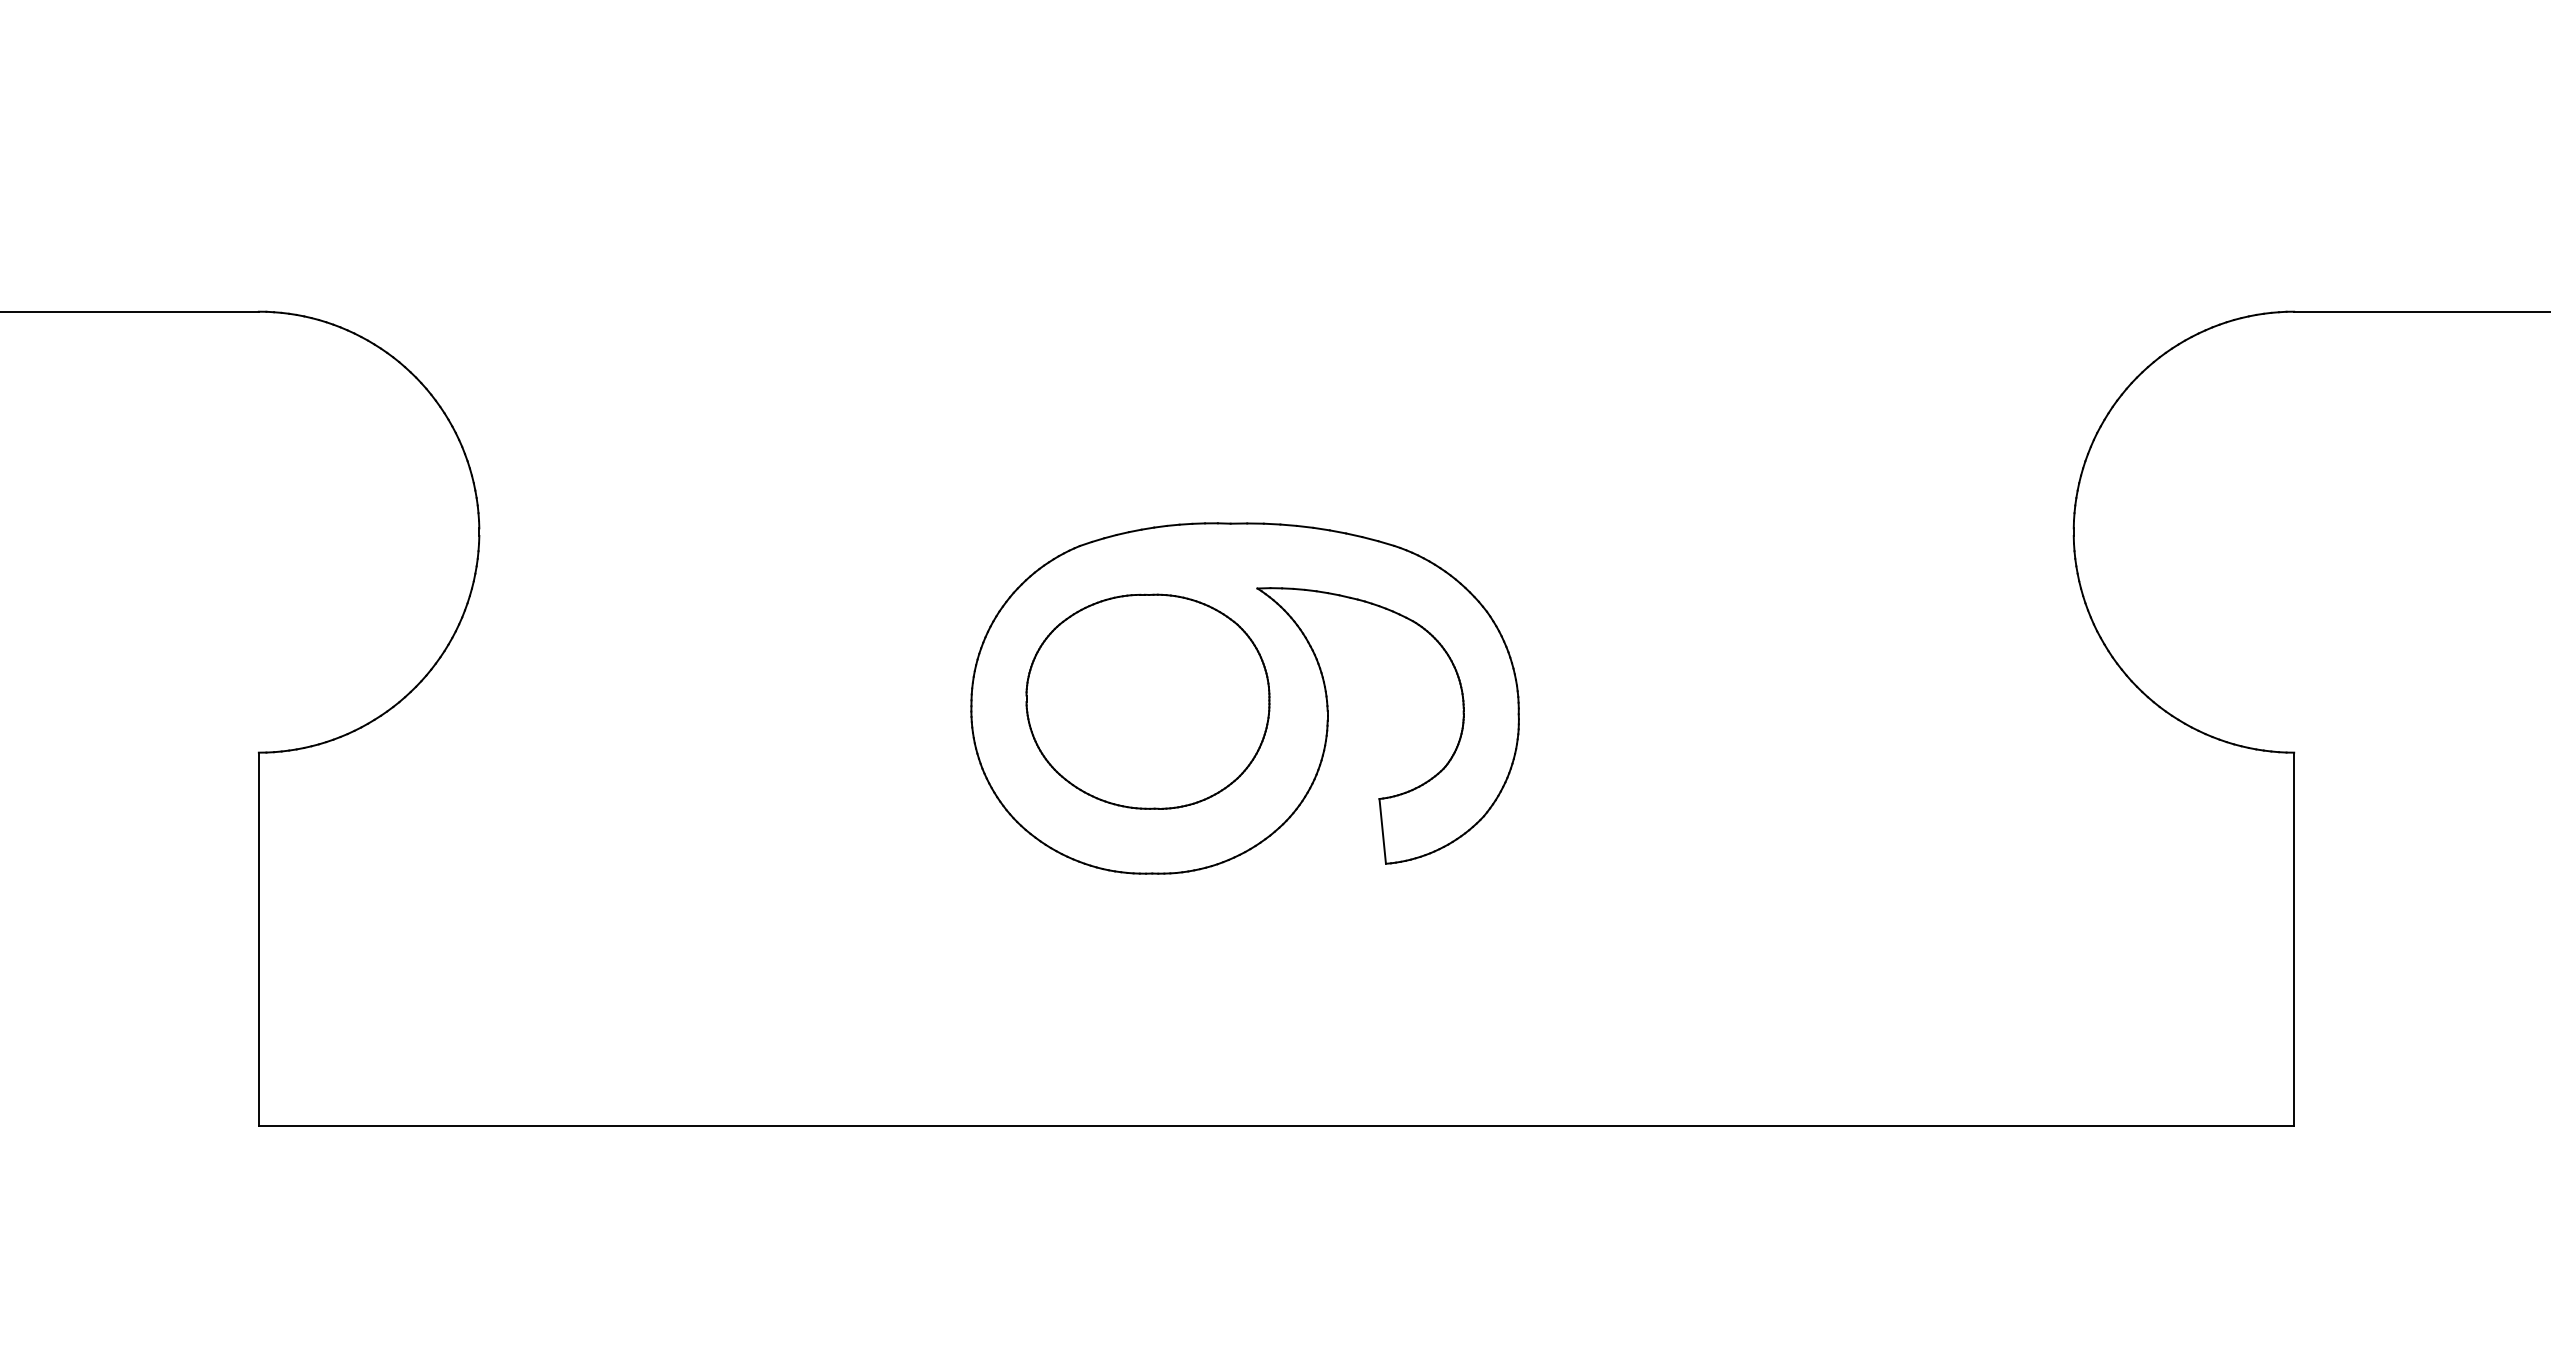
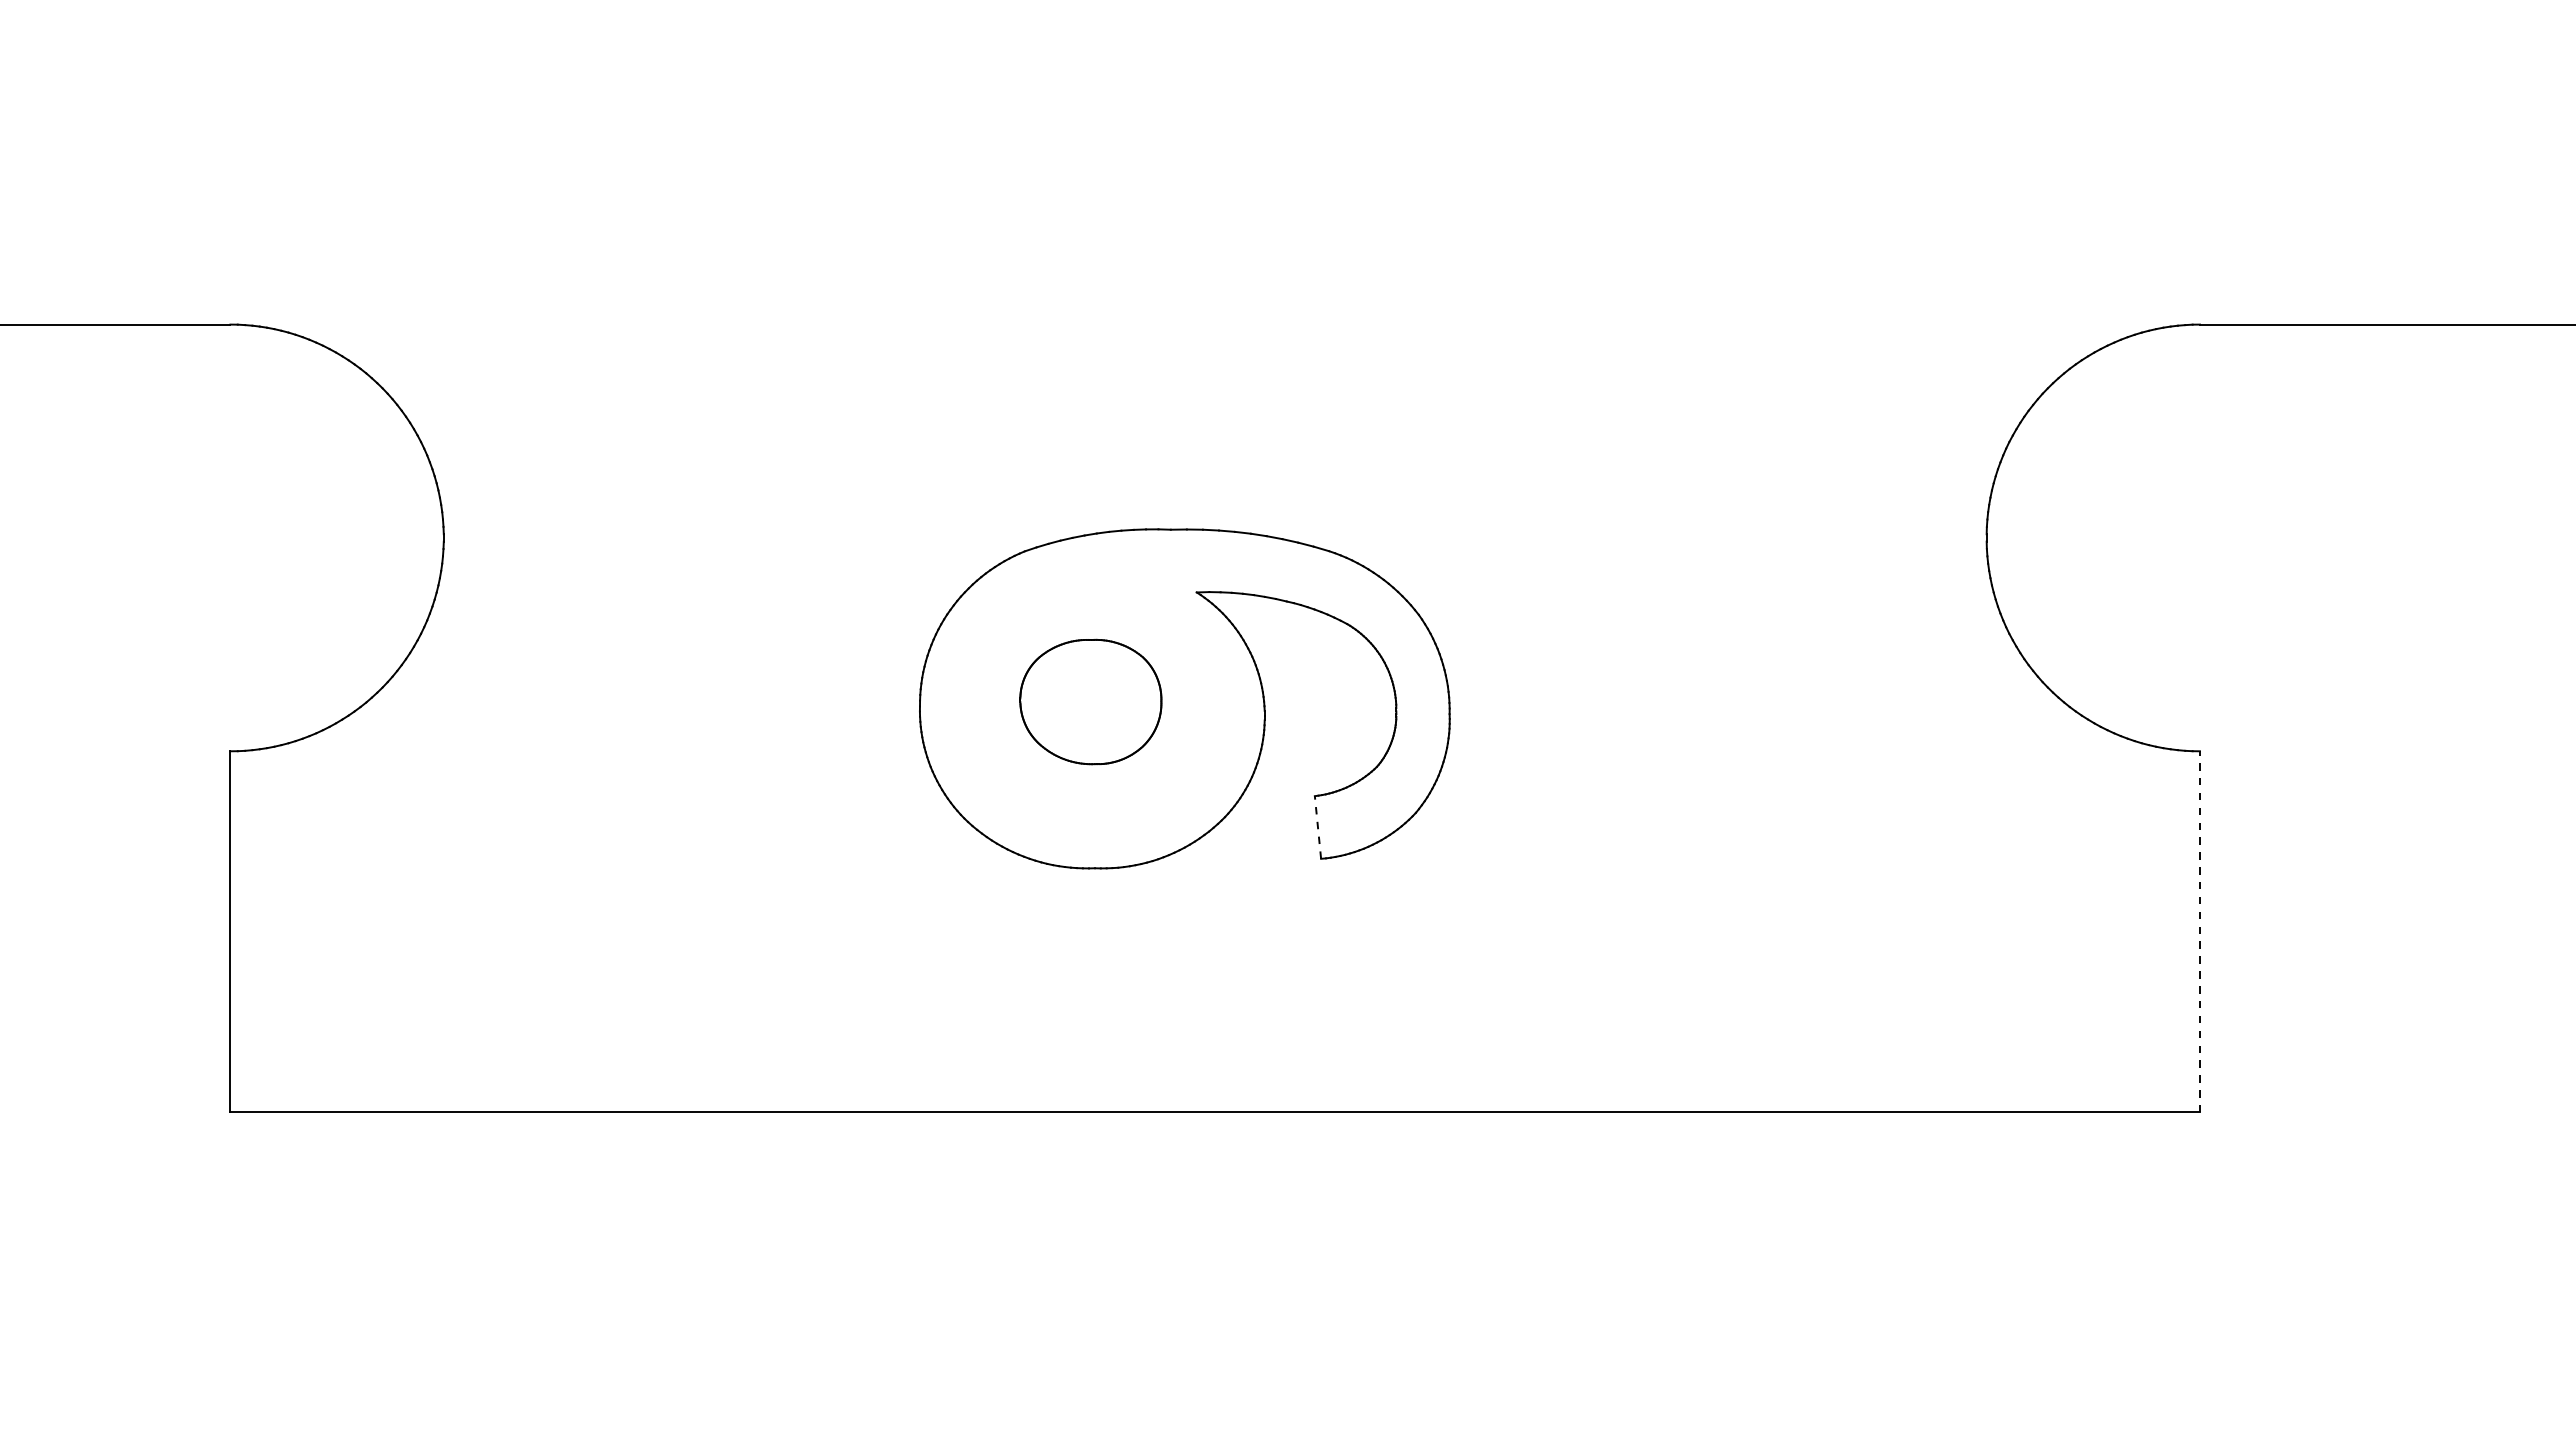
part: (1147, 701) -> (1090, 701), size x0.6
line: (1382, 831) -> (1317, 827), solid -> dashed
line: (2293, 938) -> (2199, 931), solid -> dashed

